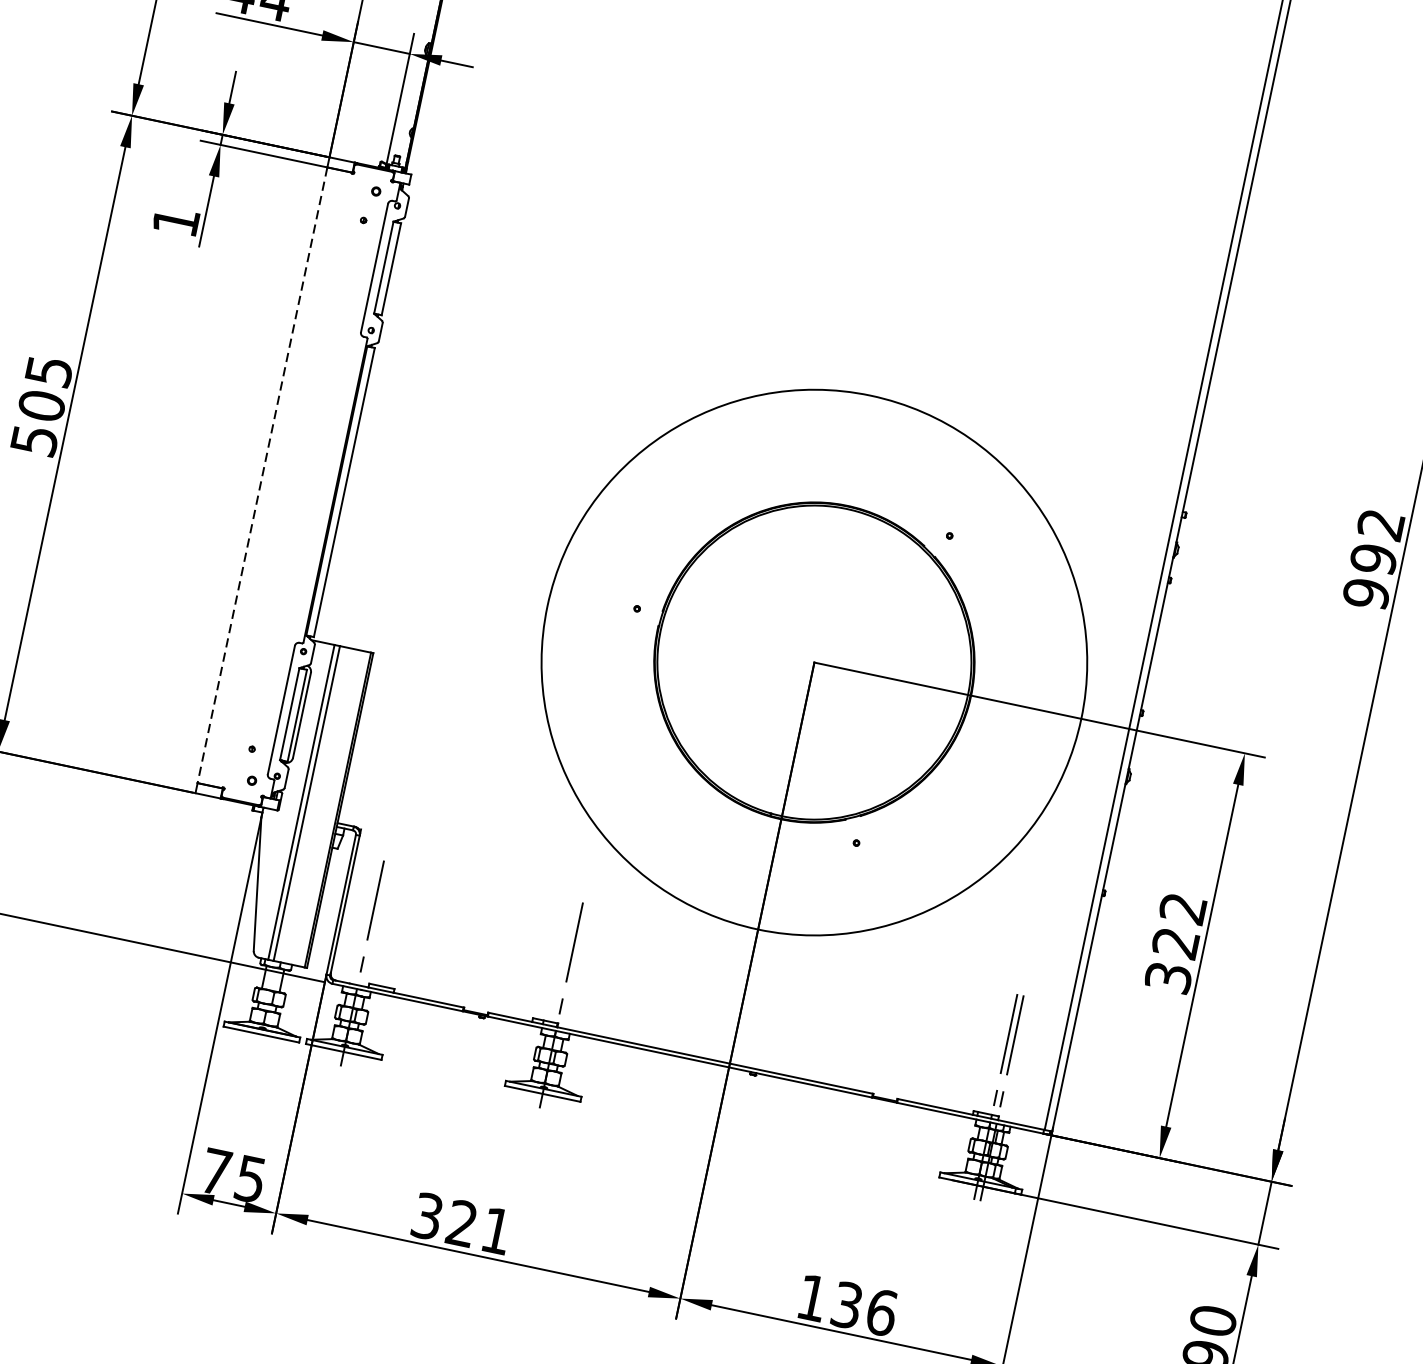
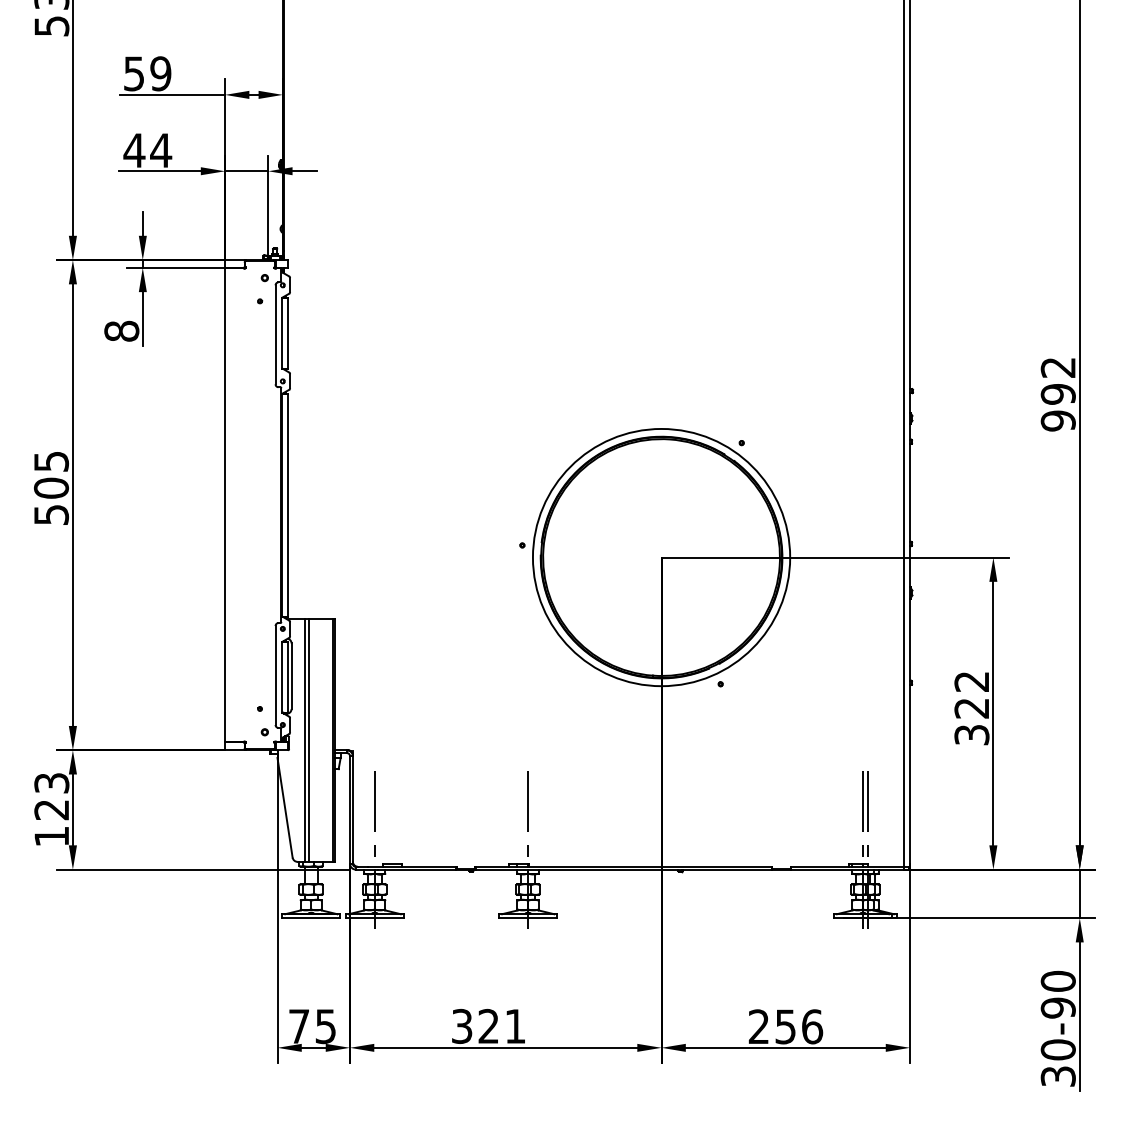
text: (175, 220) -> (121, 330), 1 -> 8
line: (262, 475) -> (225, 505), dashed -> solid
circle: (814, 662) -> (661, 557), size x0.62
text: (828, 1300) -> (771, 1026), 136 -> 256

